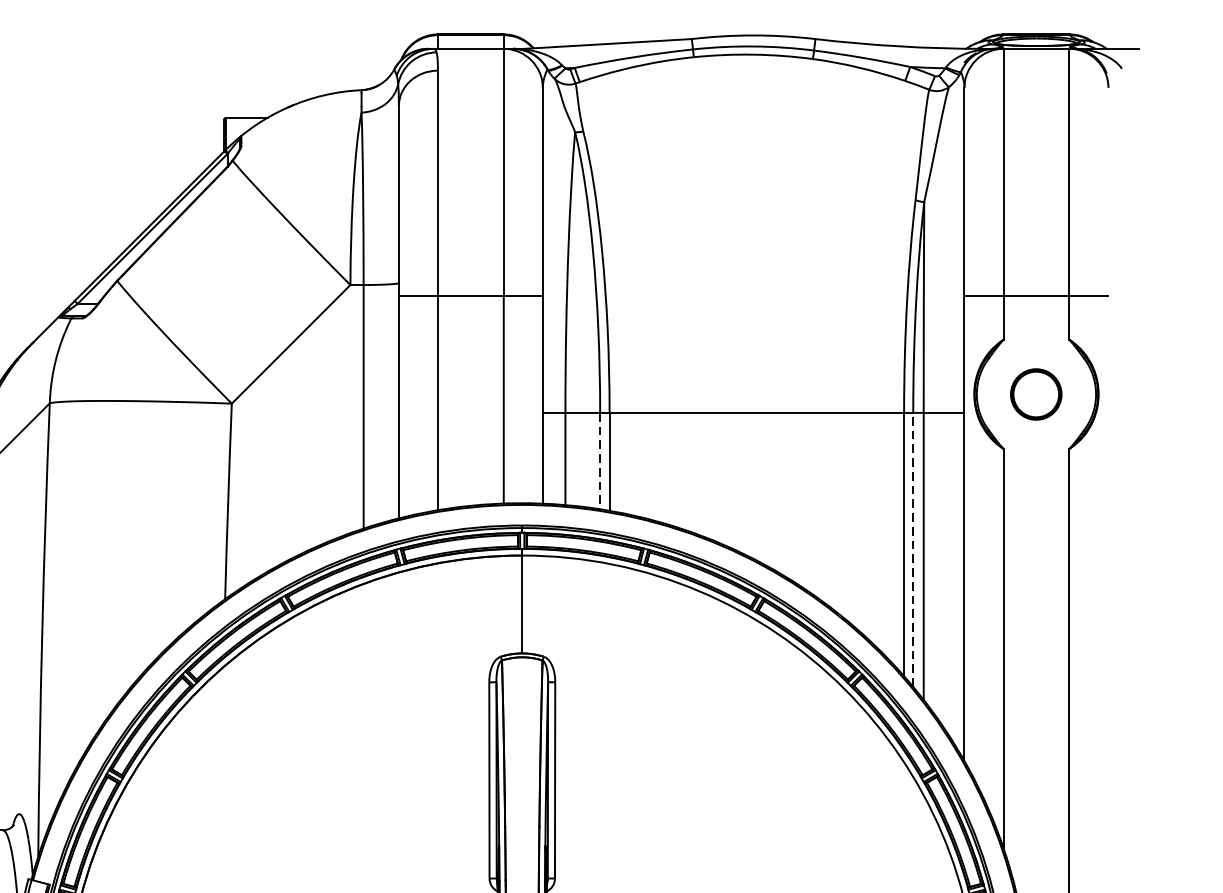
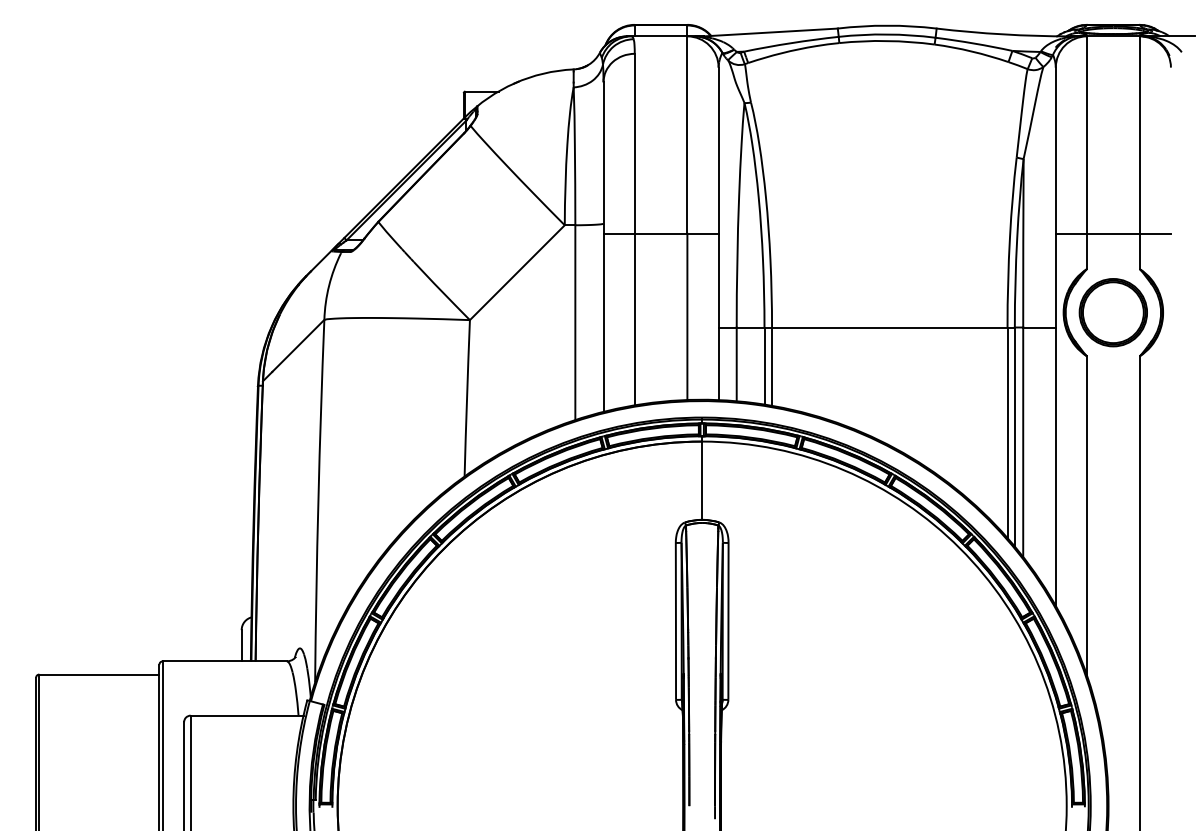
part: (1035, 394) -> (1112, 312), size x1.67
line: (600, 461) -> (764, 366), dashed -> solid
line: (912, 550) -> (1014, 437), dashed -> solid

